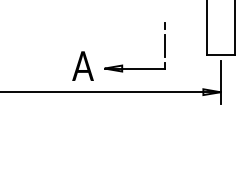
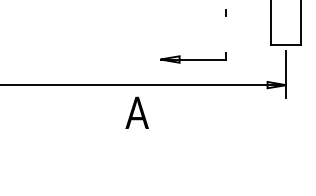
line: (165, 45) -> (226, 34), removed
text: (82, 65) -> (136, 112), moved

